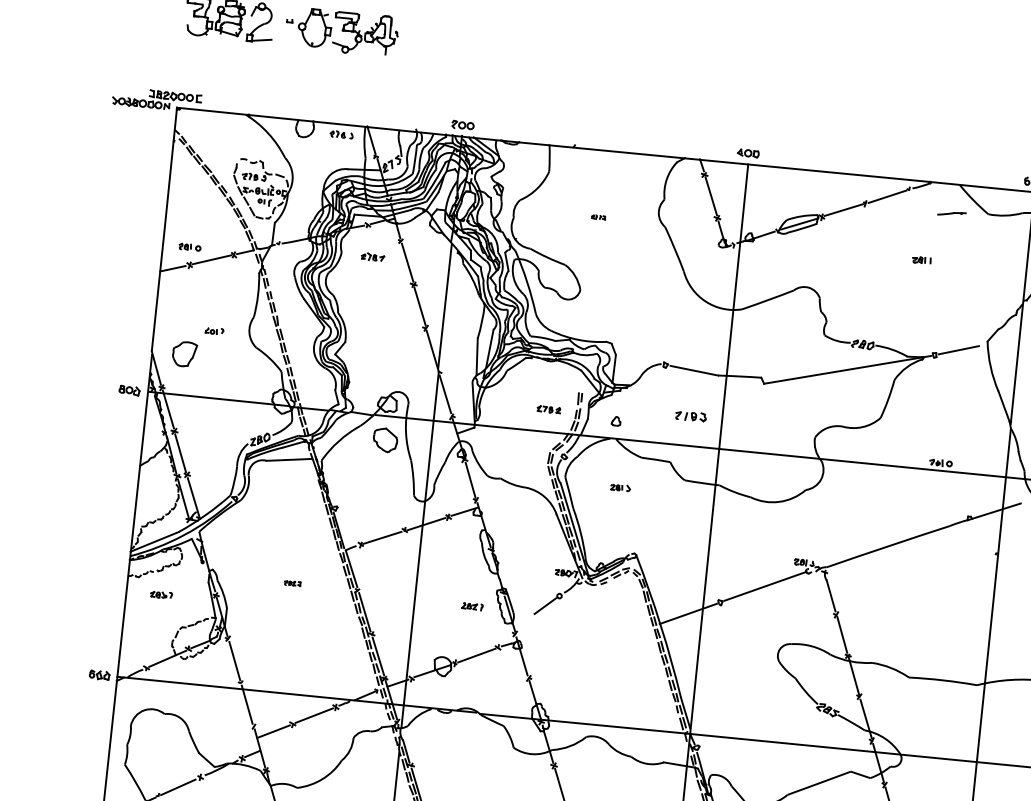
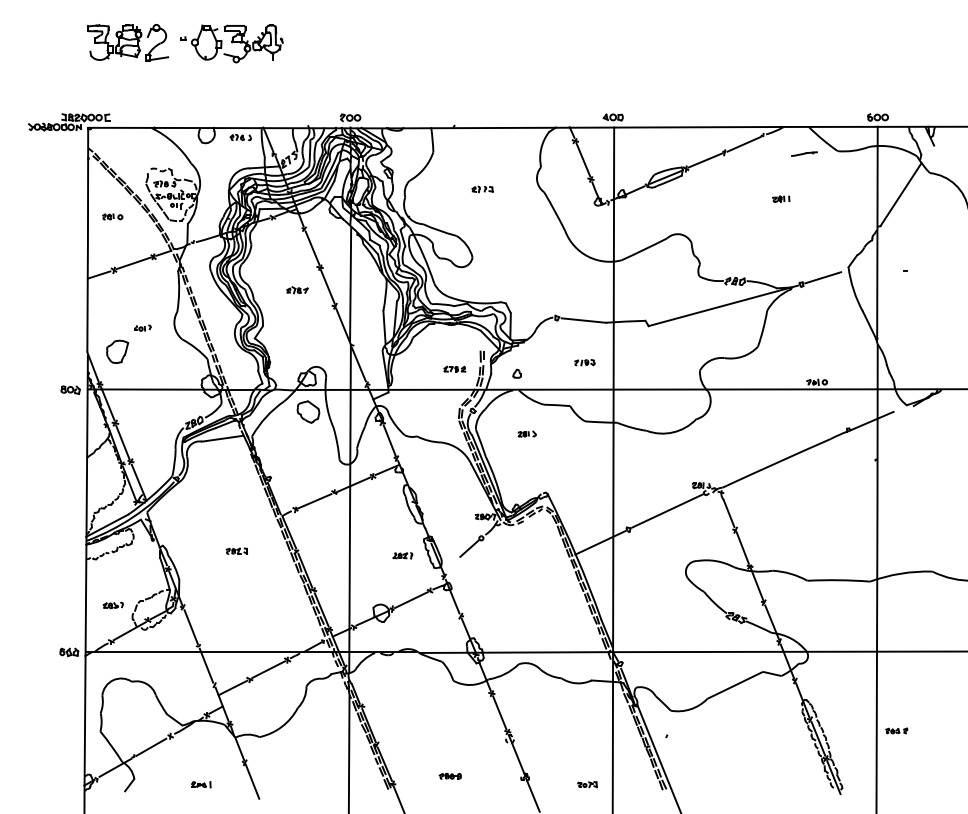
part: (598, 217) -> (482, 189), size x1.67
part: (189, 246) -> (112, 216), moved
part: (373, 257) -> (297, 290), moved
part: (690, 416) -> (584, 362), size x0.71
part: (292, 582) -> (236, 550), size x1.43
part: (160, 594) -> (112, 605), moved

